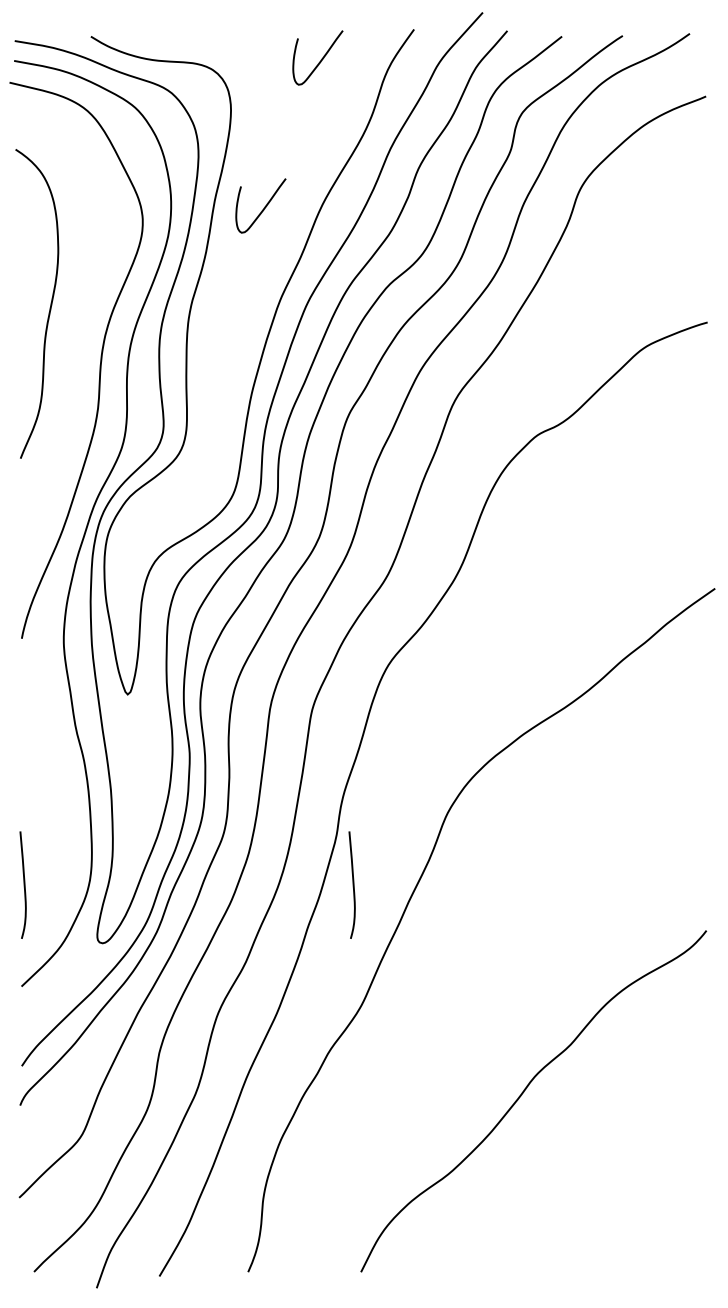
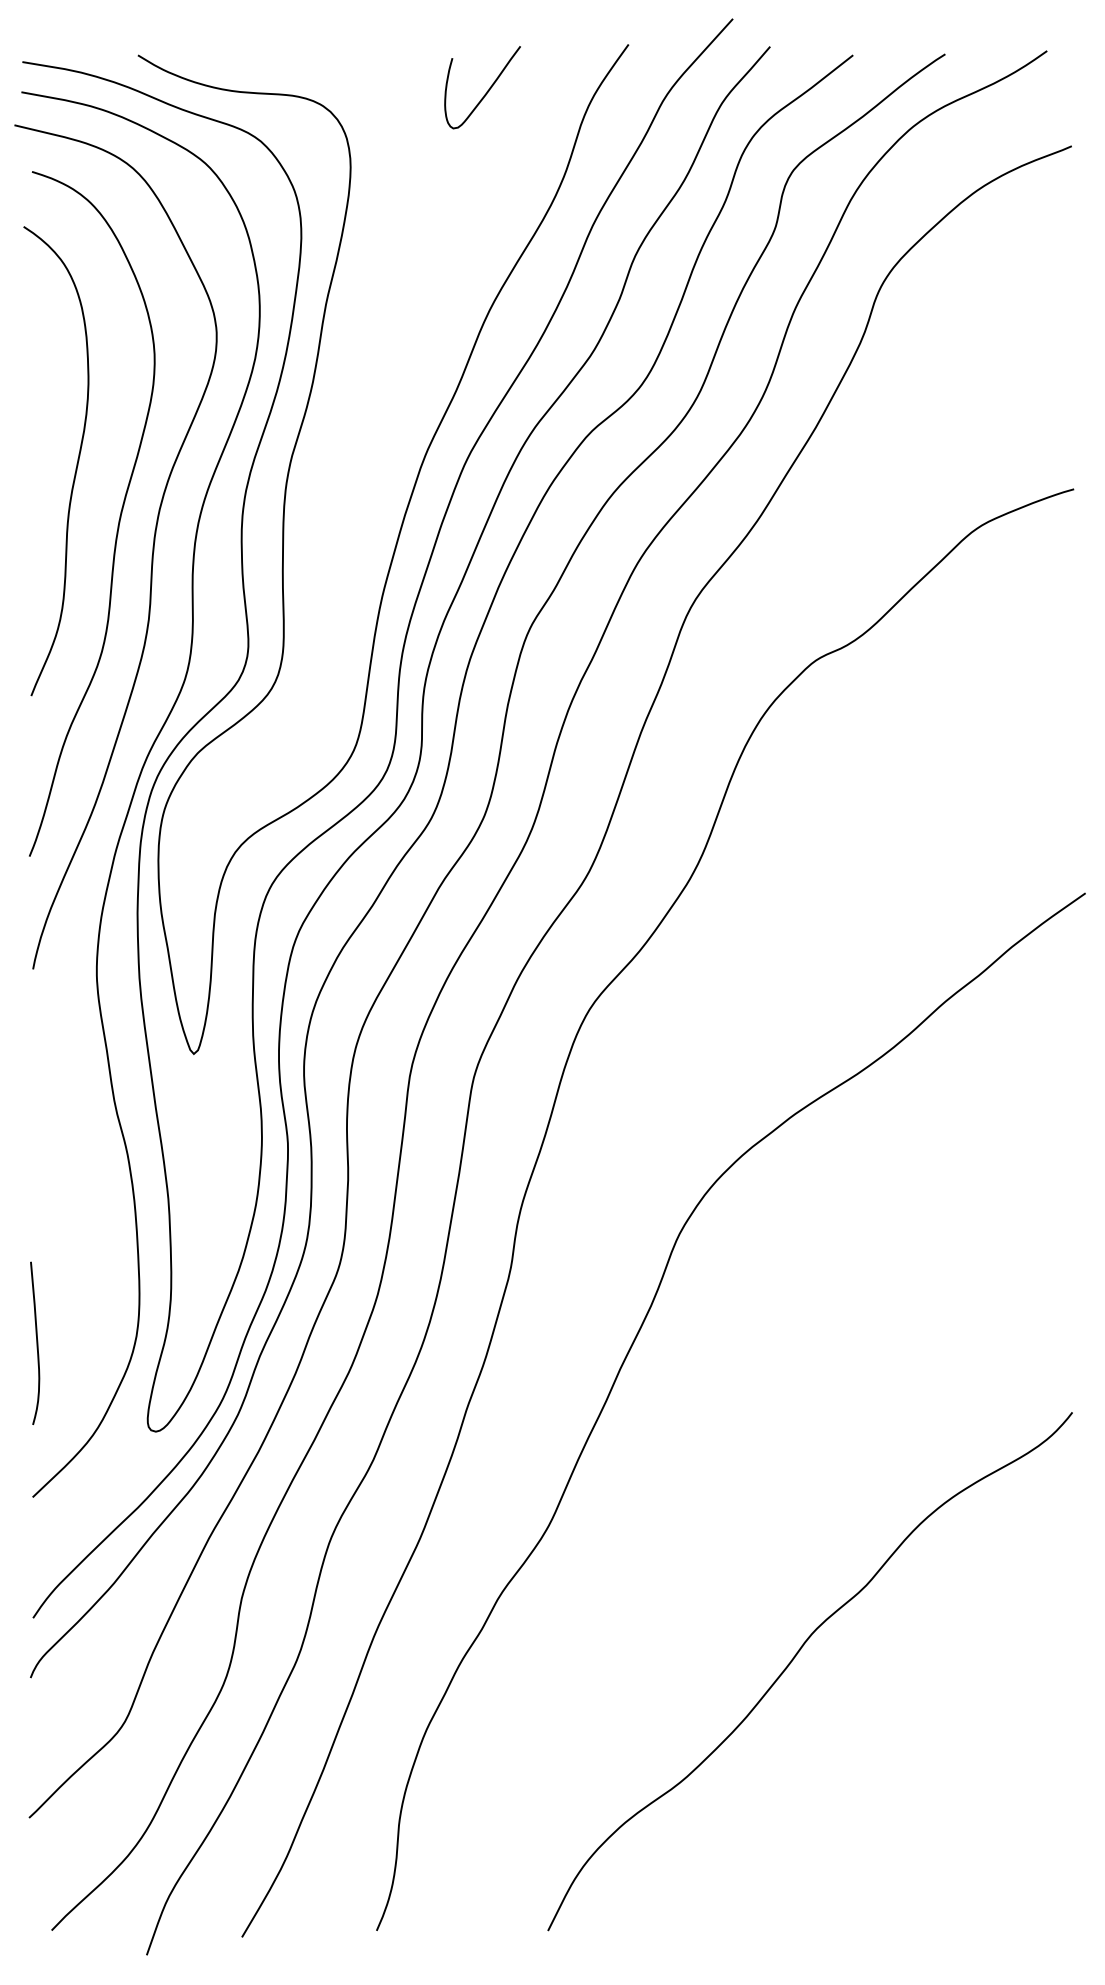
curve: (264, 206) -> (401, 313), removed
curve: (77, 343) -> (117, 521), added
curve: (352, 884) -> (535, 1342), removed

